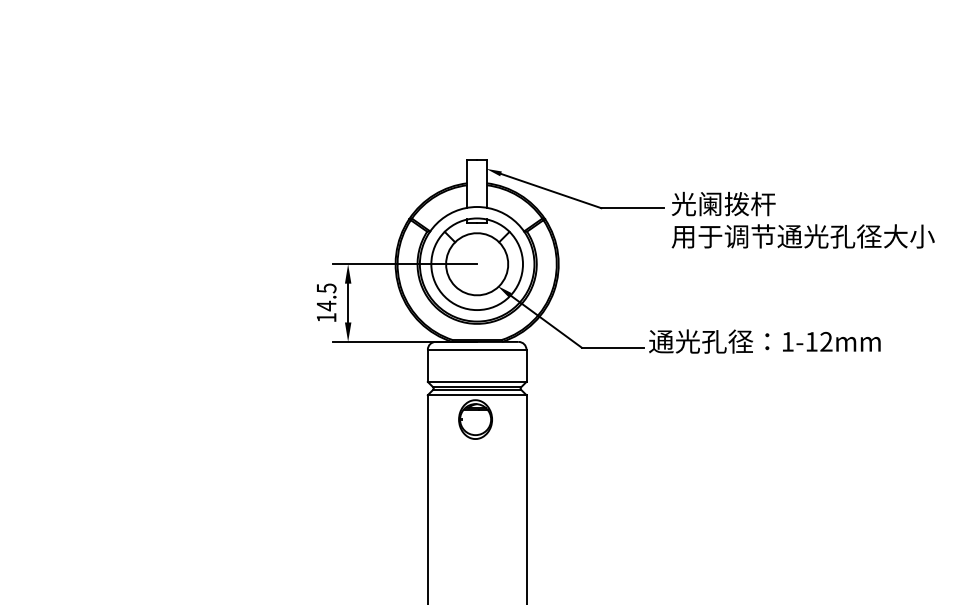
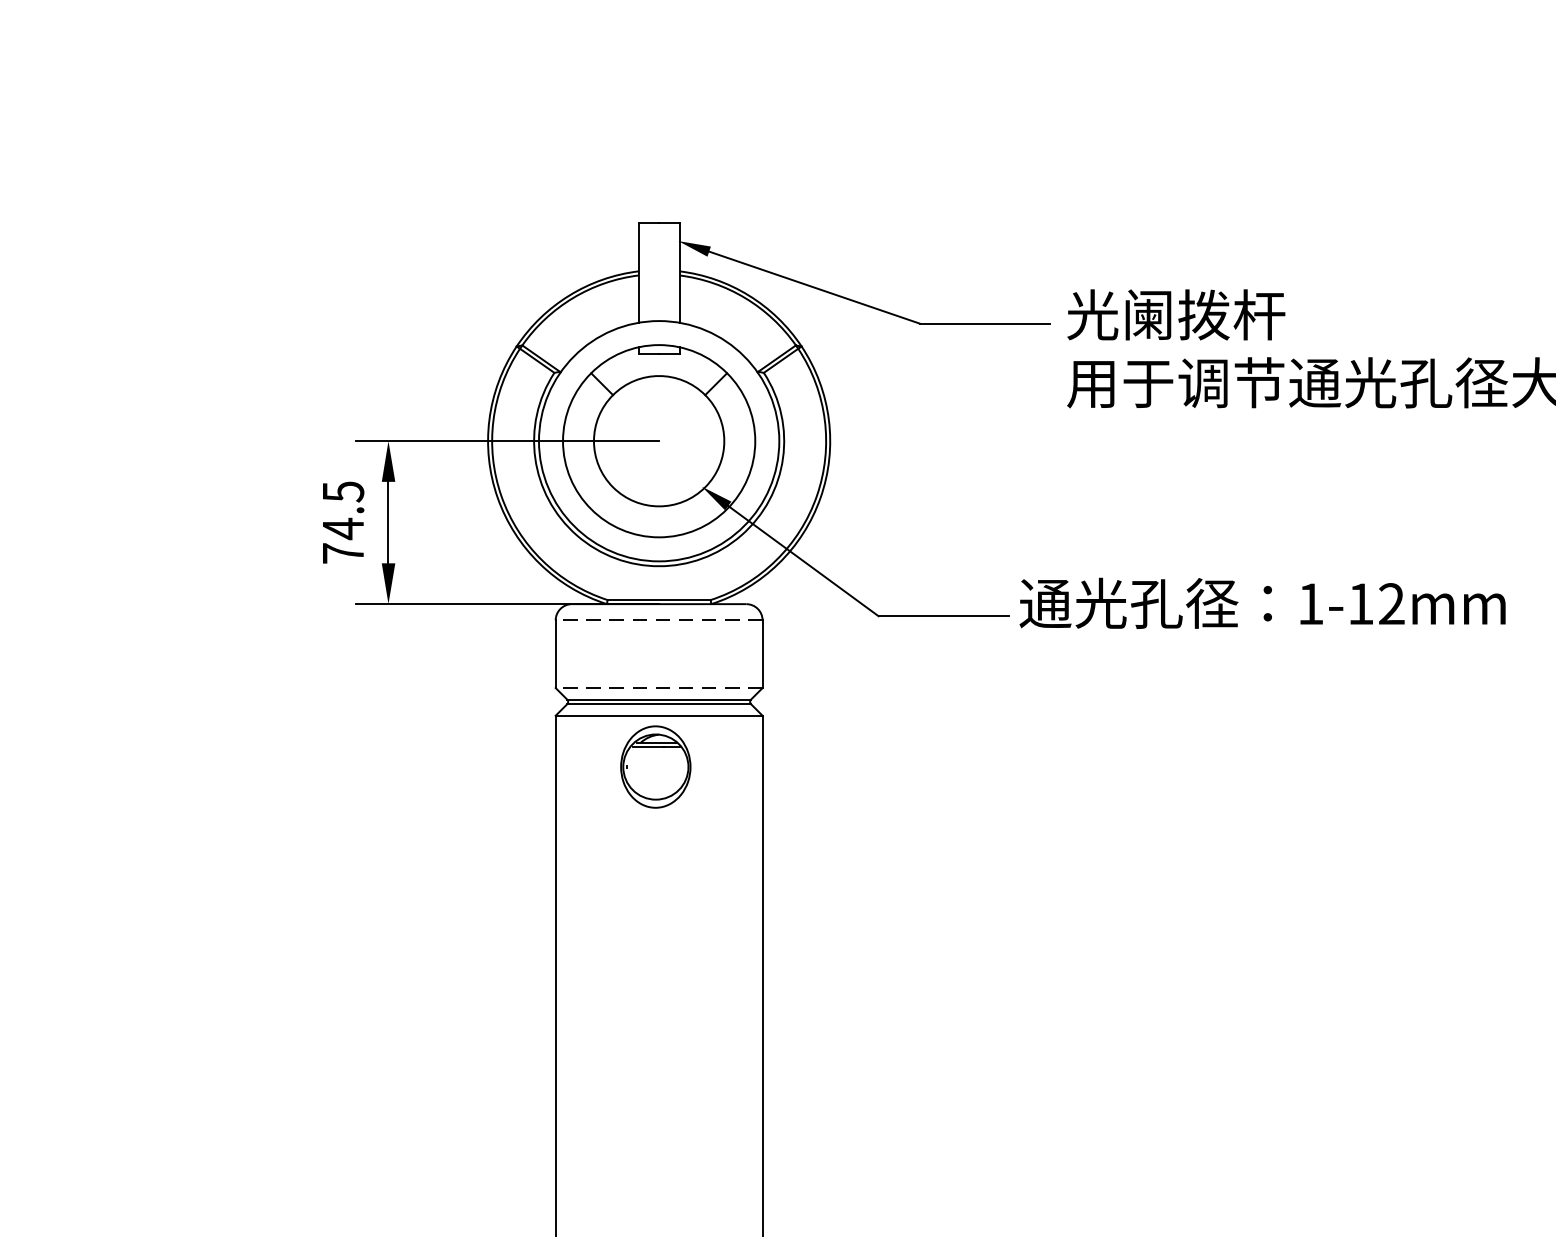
text: (326, 317) -> (343, 552), 14.5 -> 74.5
line: (476, 349) -> (657, 619), solid -> dashed
line: (476, 381) -> (657, 687), solid -> dashed

